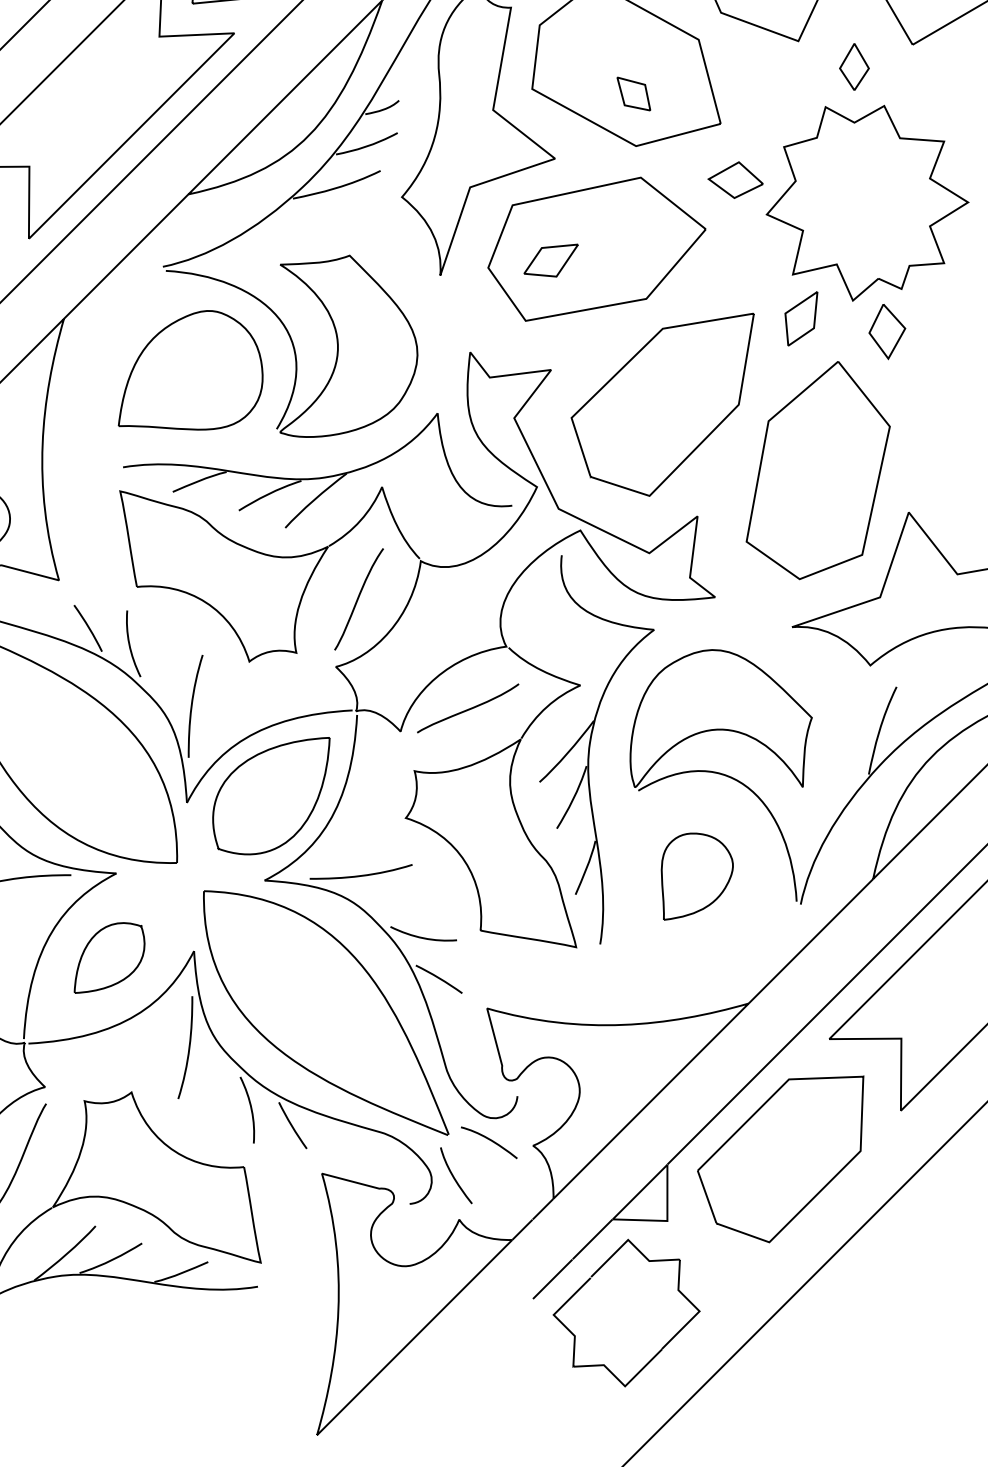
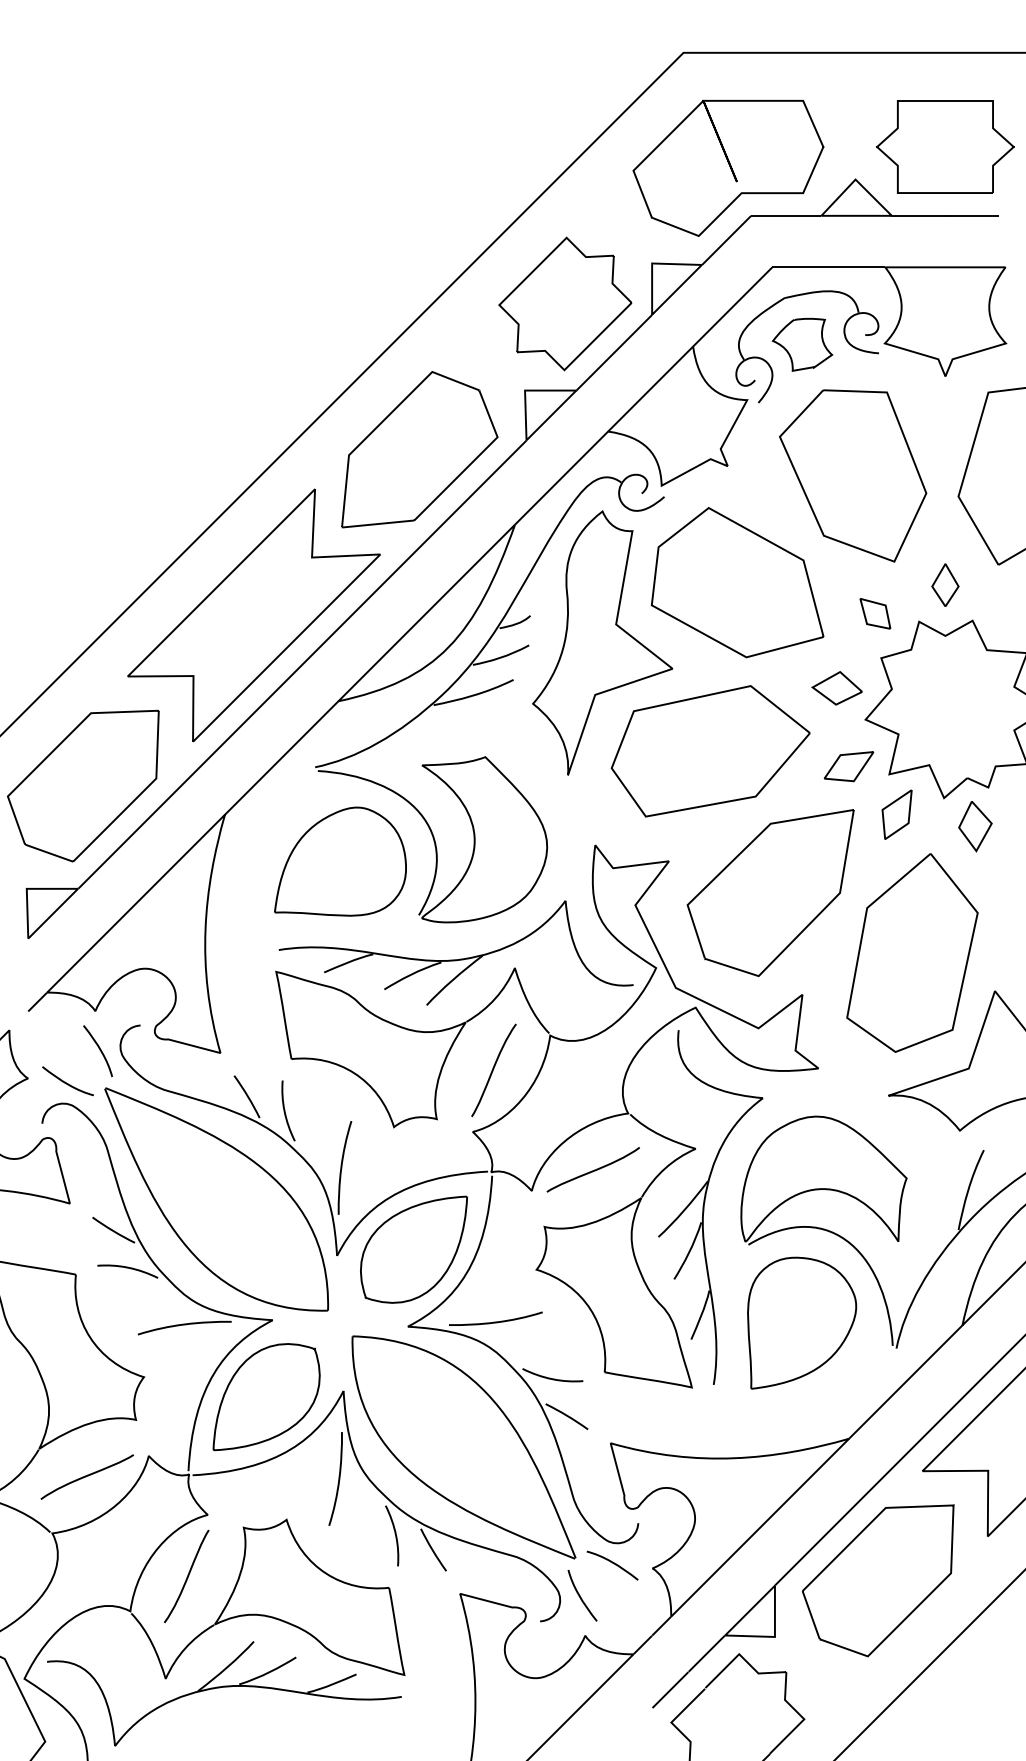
part: (633, 93) -> (875, 613), moved
part: (550, 260) -> (848, 766), moved
part: (697, 875) -> (802, 1322), size x1.67
part: (109, 958) -> (266, 1397), size x1.67

